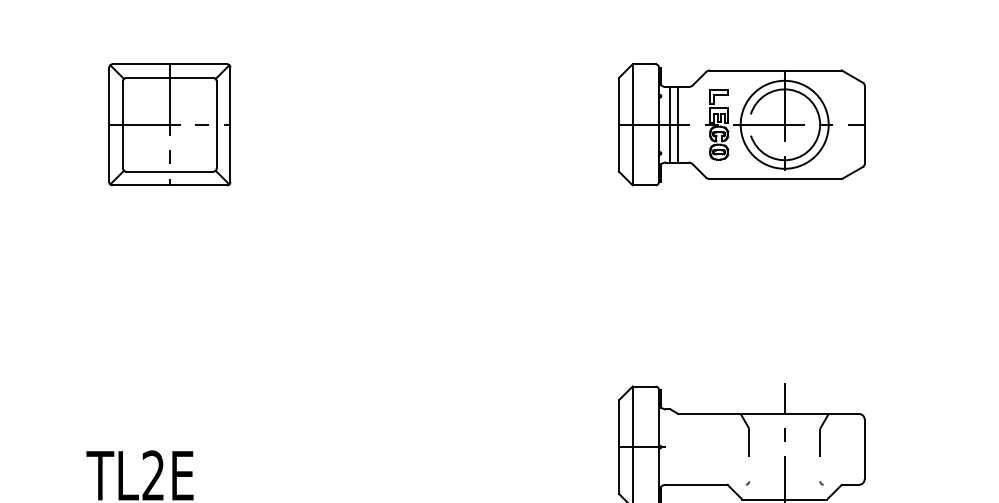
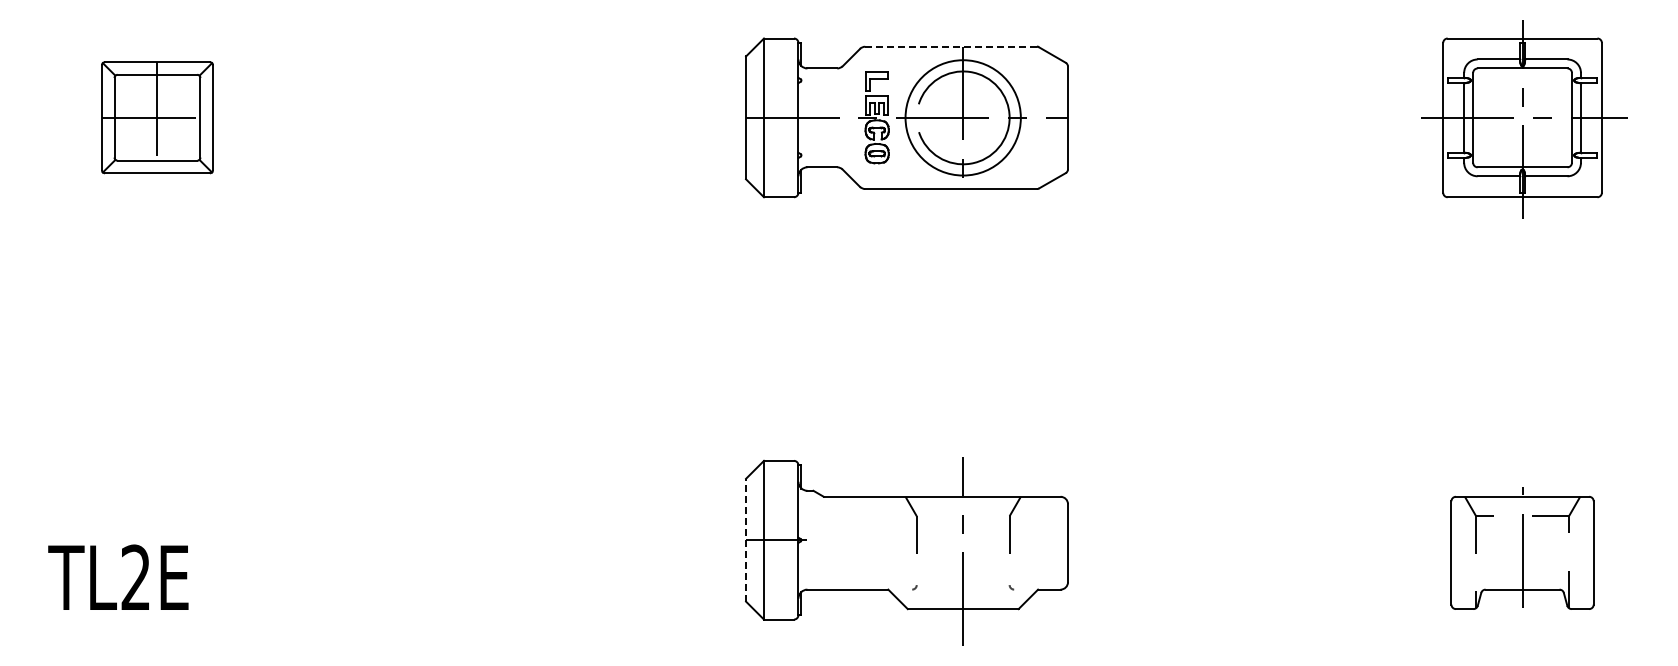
line: (775, 70) -> (951, 46), solid -> dashed
part: (169, 124) -> (157, 117), size x0.7
line: (670, 124) -> (813, 117), removed
line: (678, 124) -> (823, 117), removed
line: (619, 446) -> (746, 539), solid -> dashed

